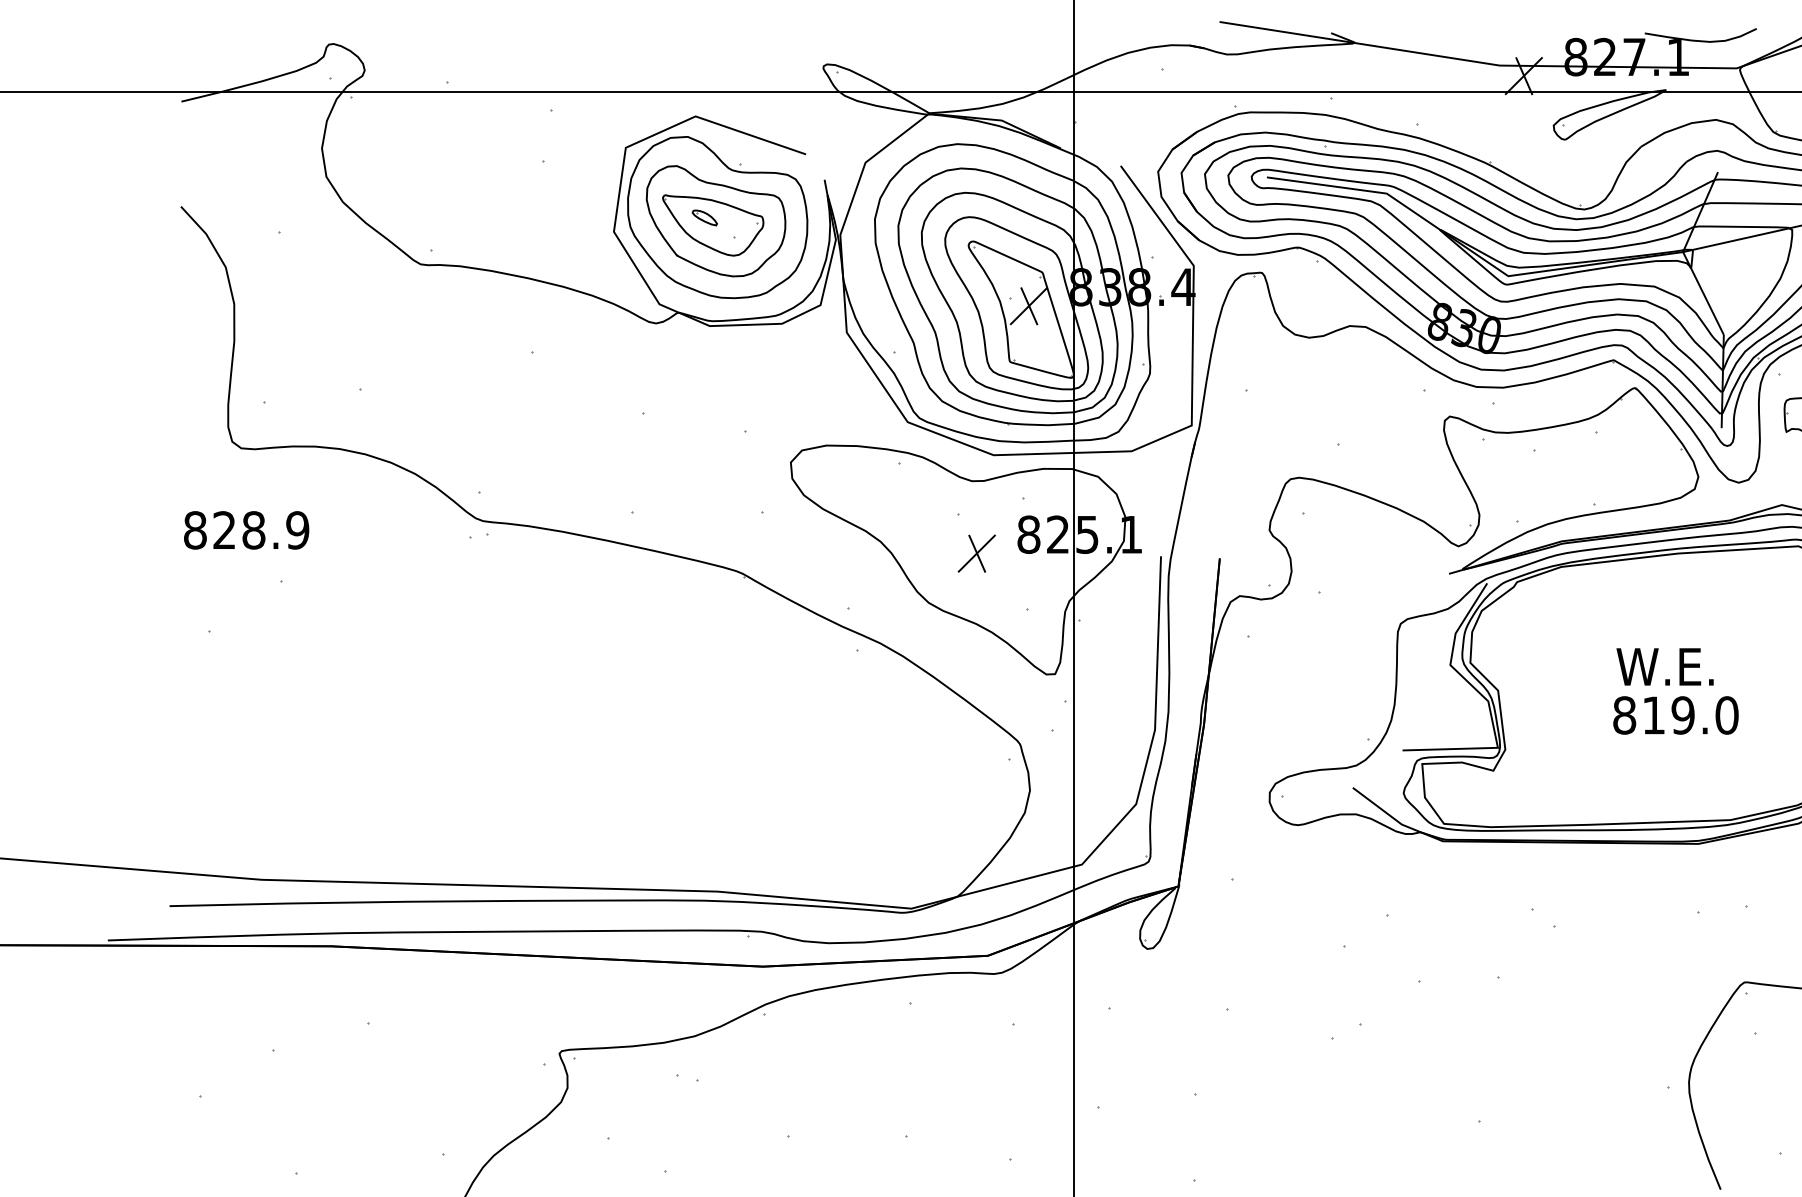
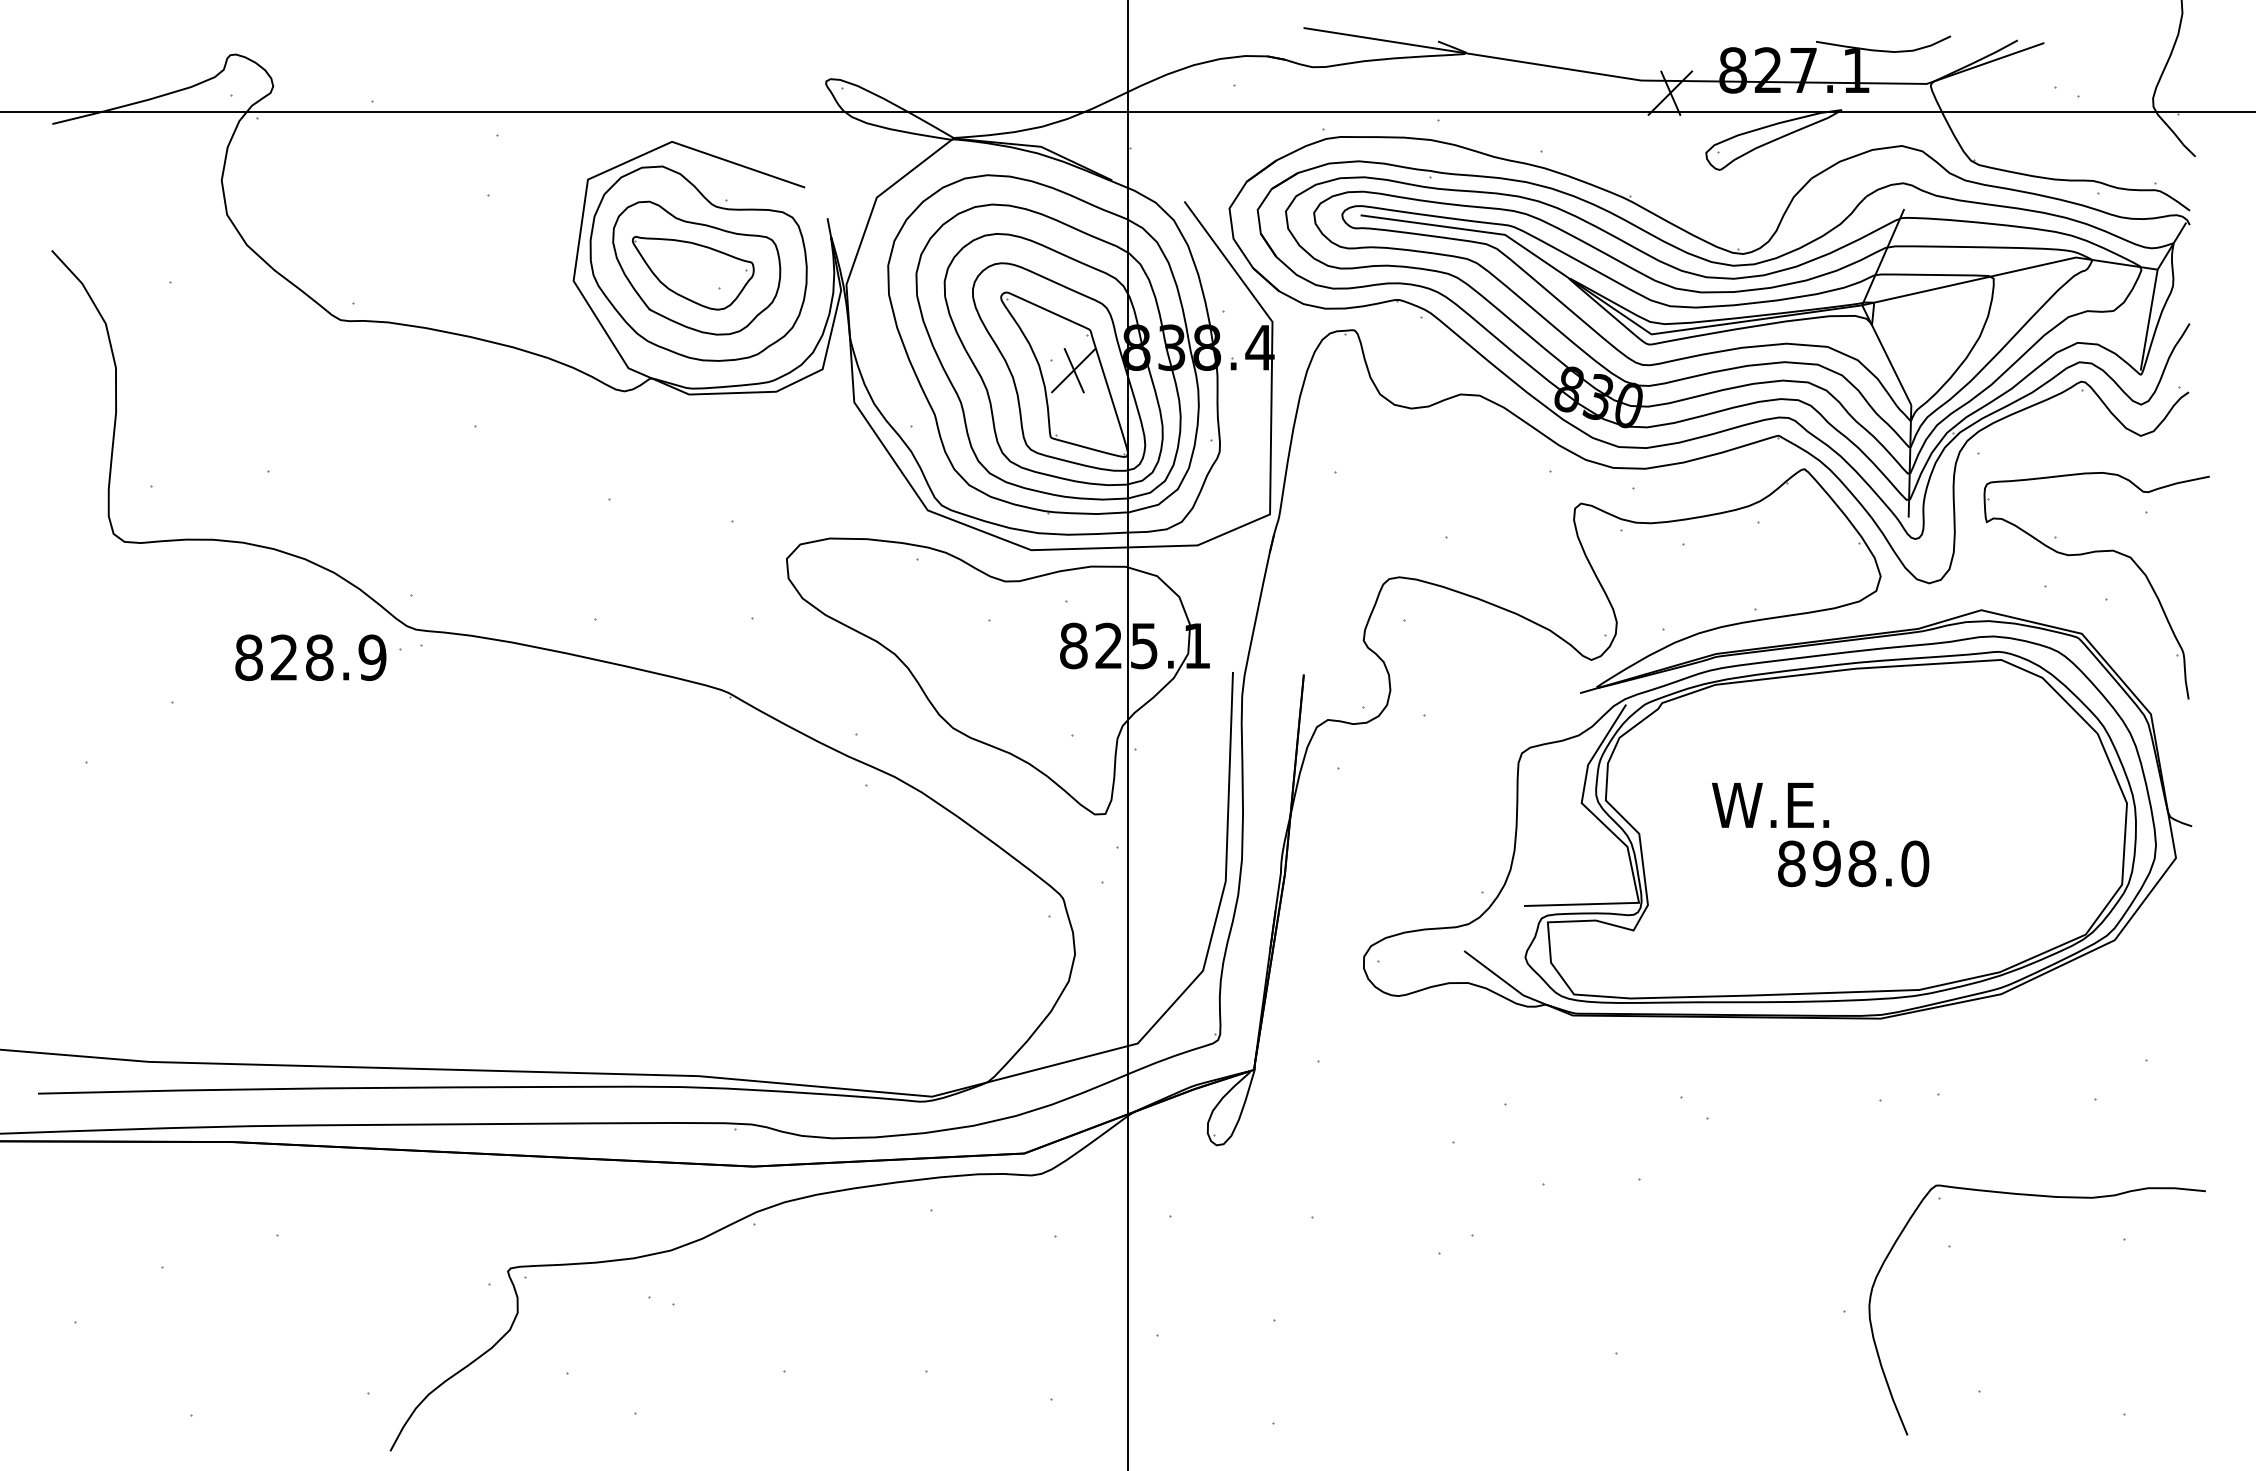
part: (704, 218) -> (682, 264), removed
text: (246, 530) -> (310, 657), moved
part: (976, 553) -> (1010, 668), removed
text: (1665, 666) -> (1770, 804), moved
text: (1668, 715) -> (1844, 863), 819.0 -> 898.0

